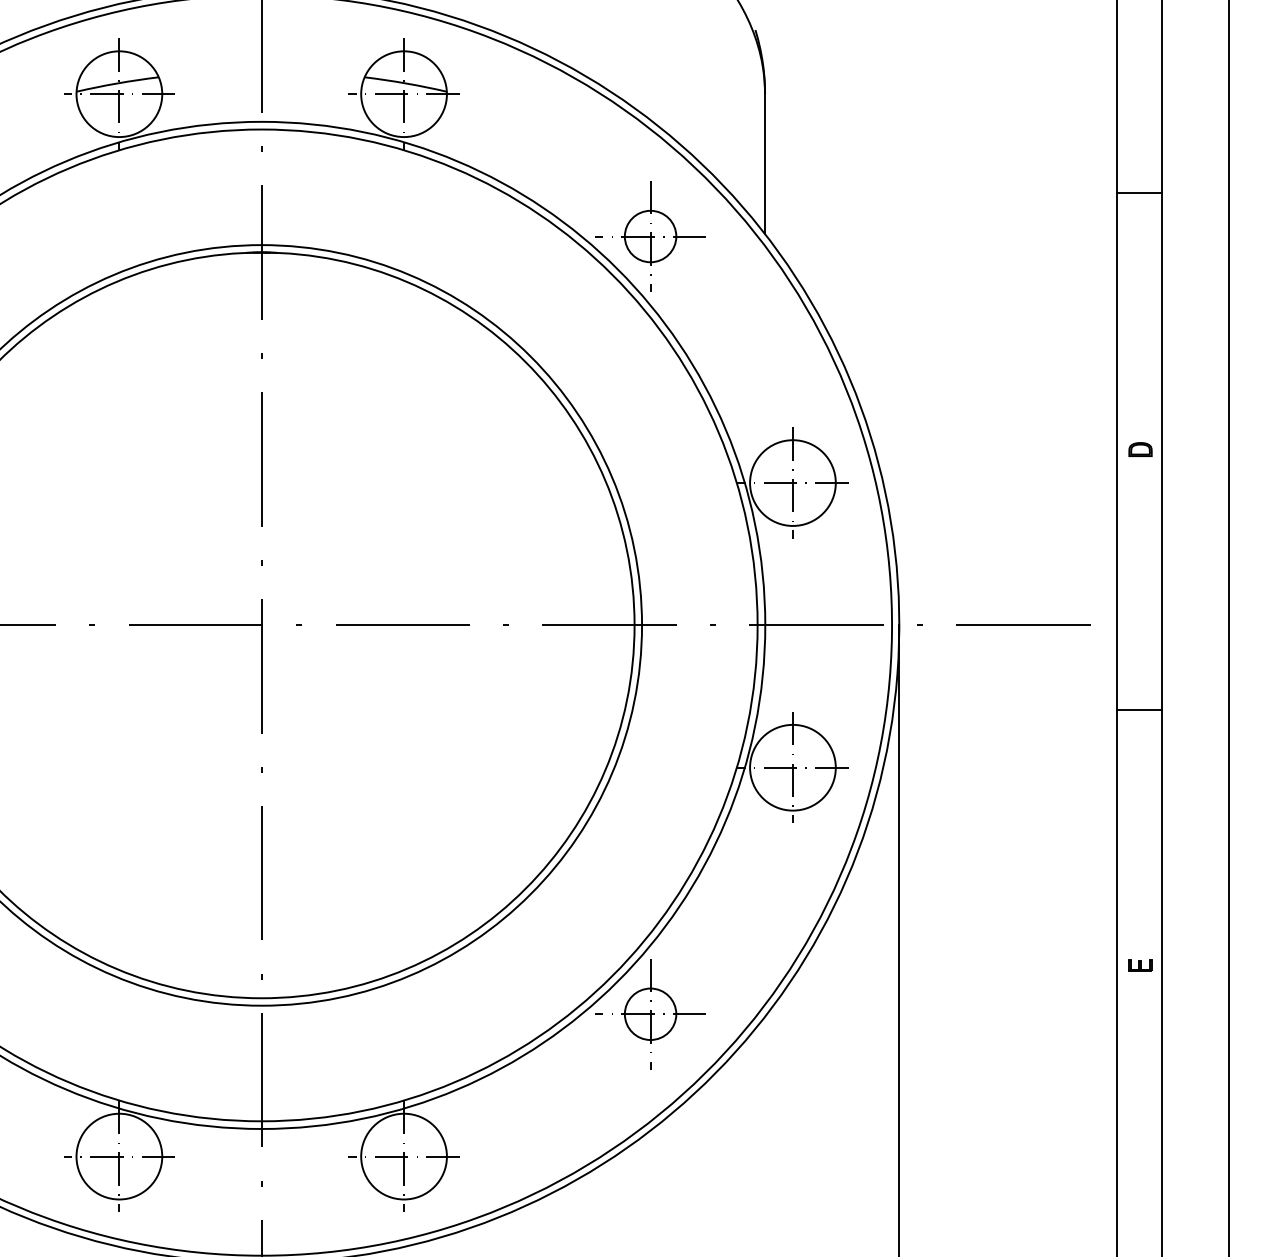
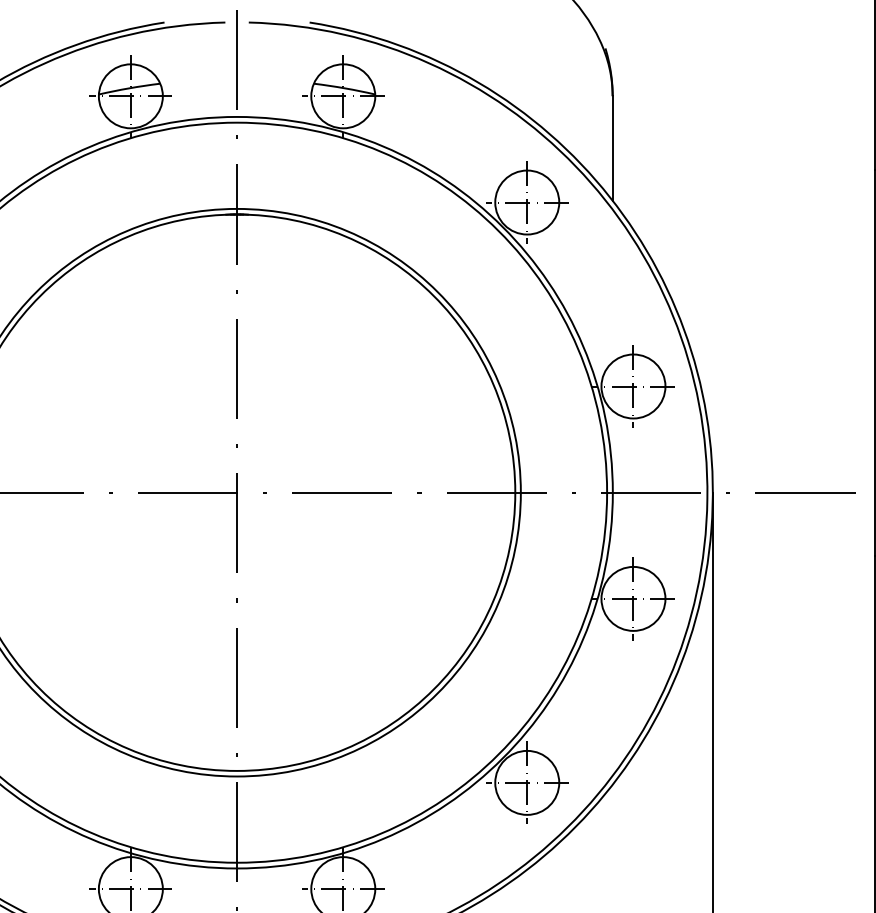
circle: (650, 236) -> (527, 202), size x1.67
circle: (650, 1014) -> (527, 783), size x1.67

